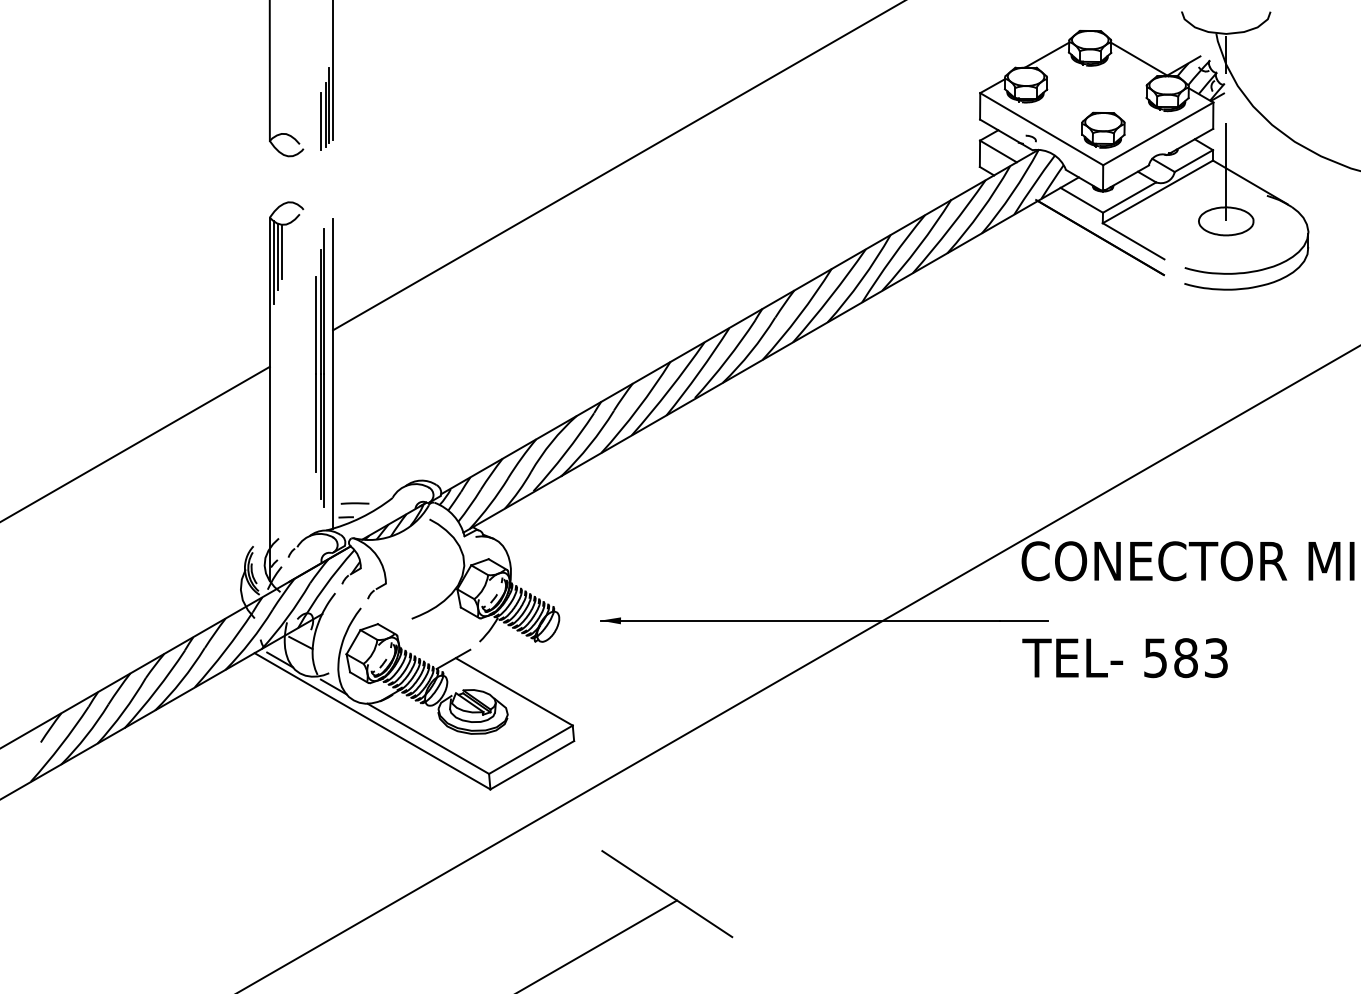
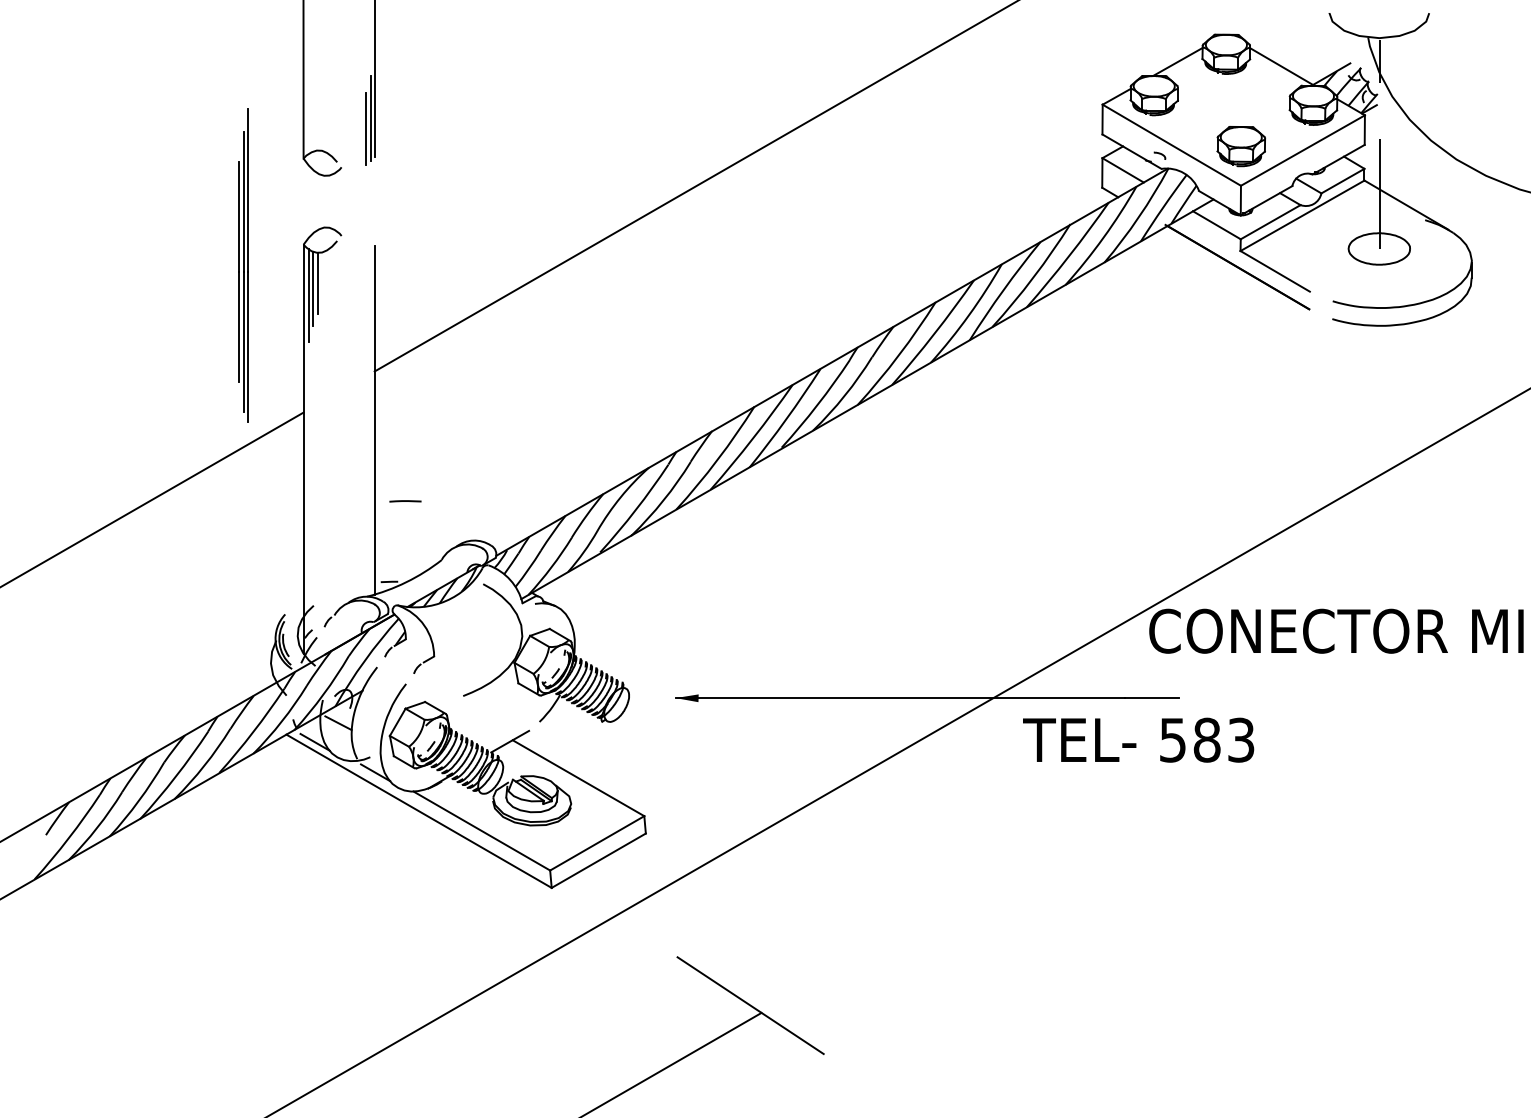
line: (321, 121) -> (361, 136), removed
part: (320, 368) -> (243, 265), moved
line: (355, 503) -> (405, 501), moved
text: (1125, 657) -> (1138, 739), moved

